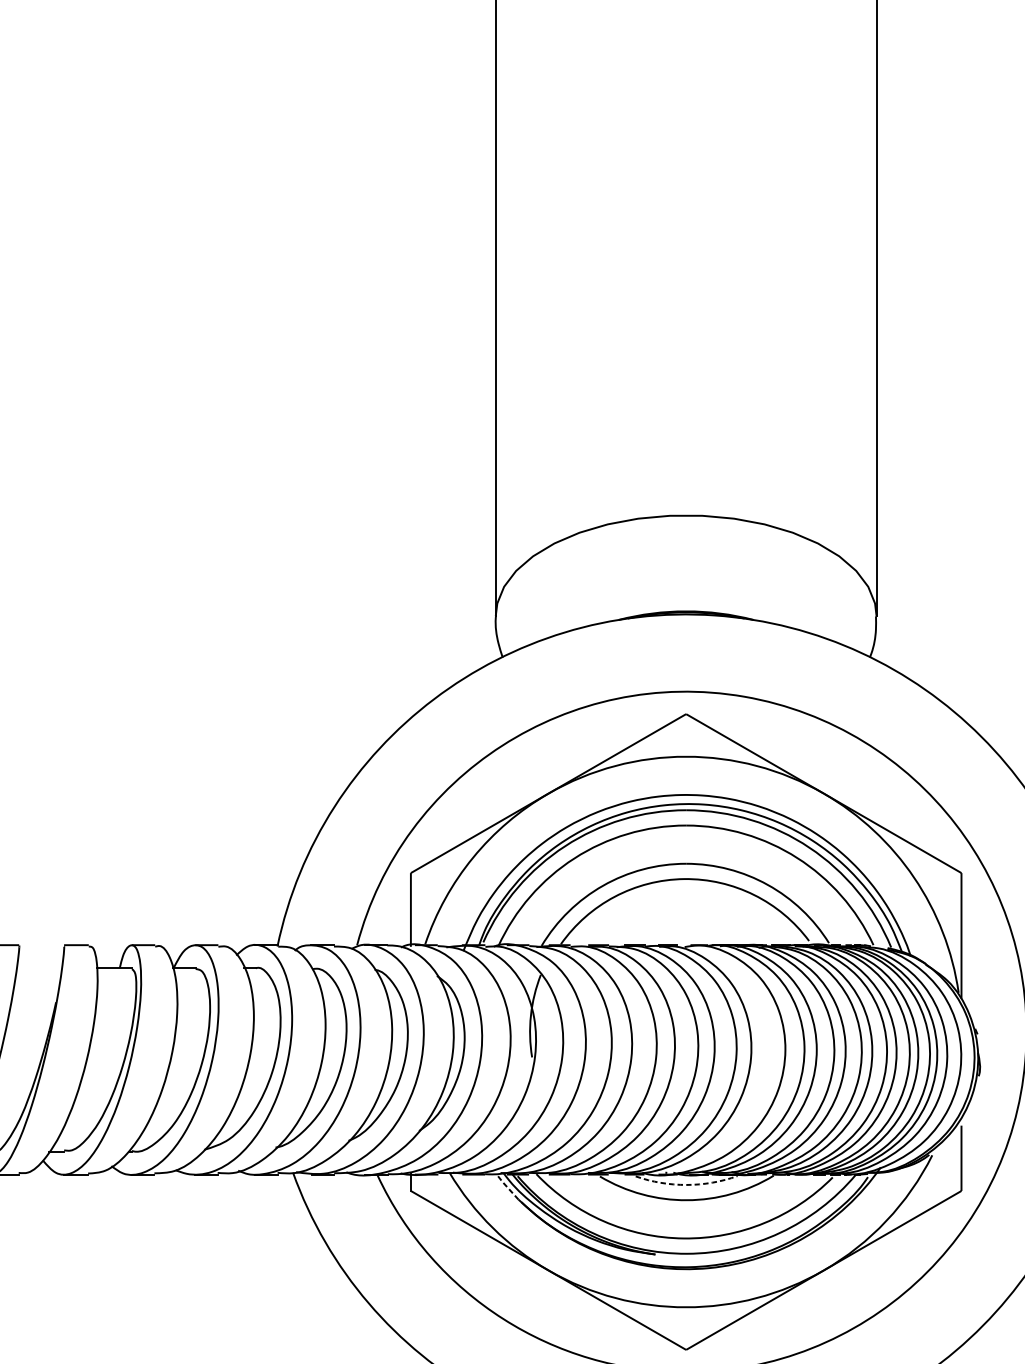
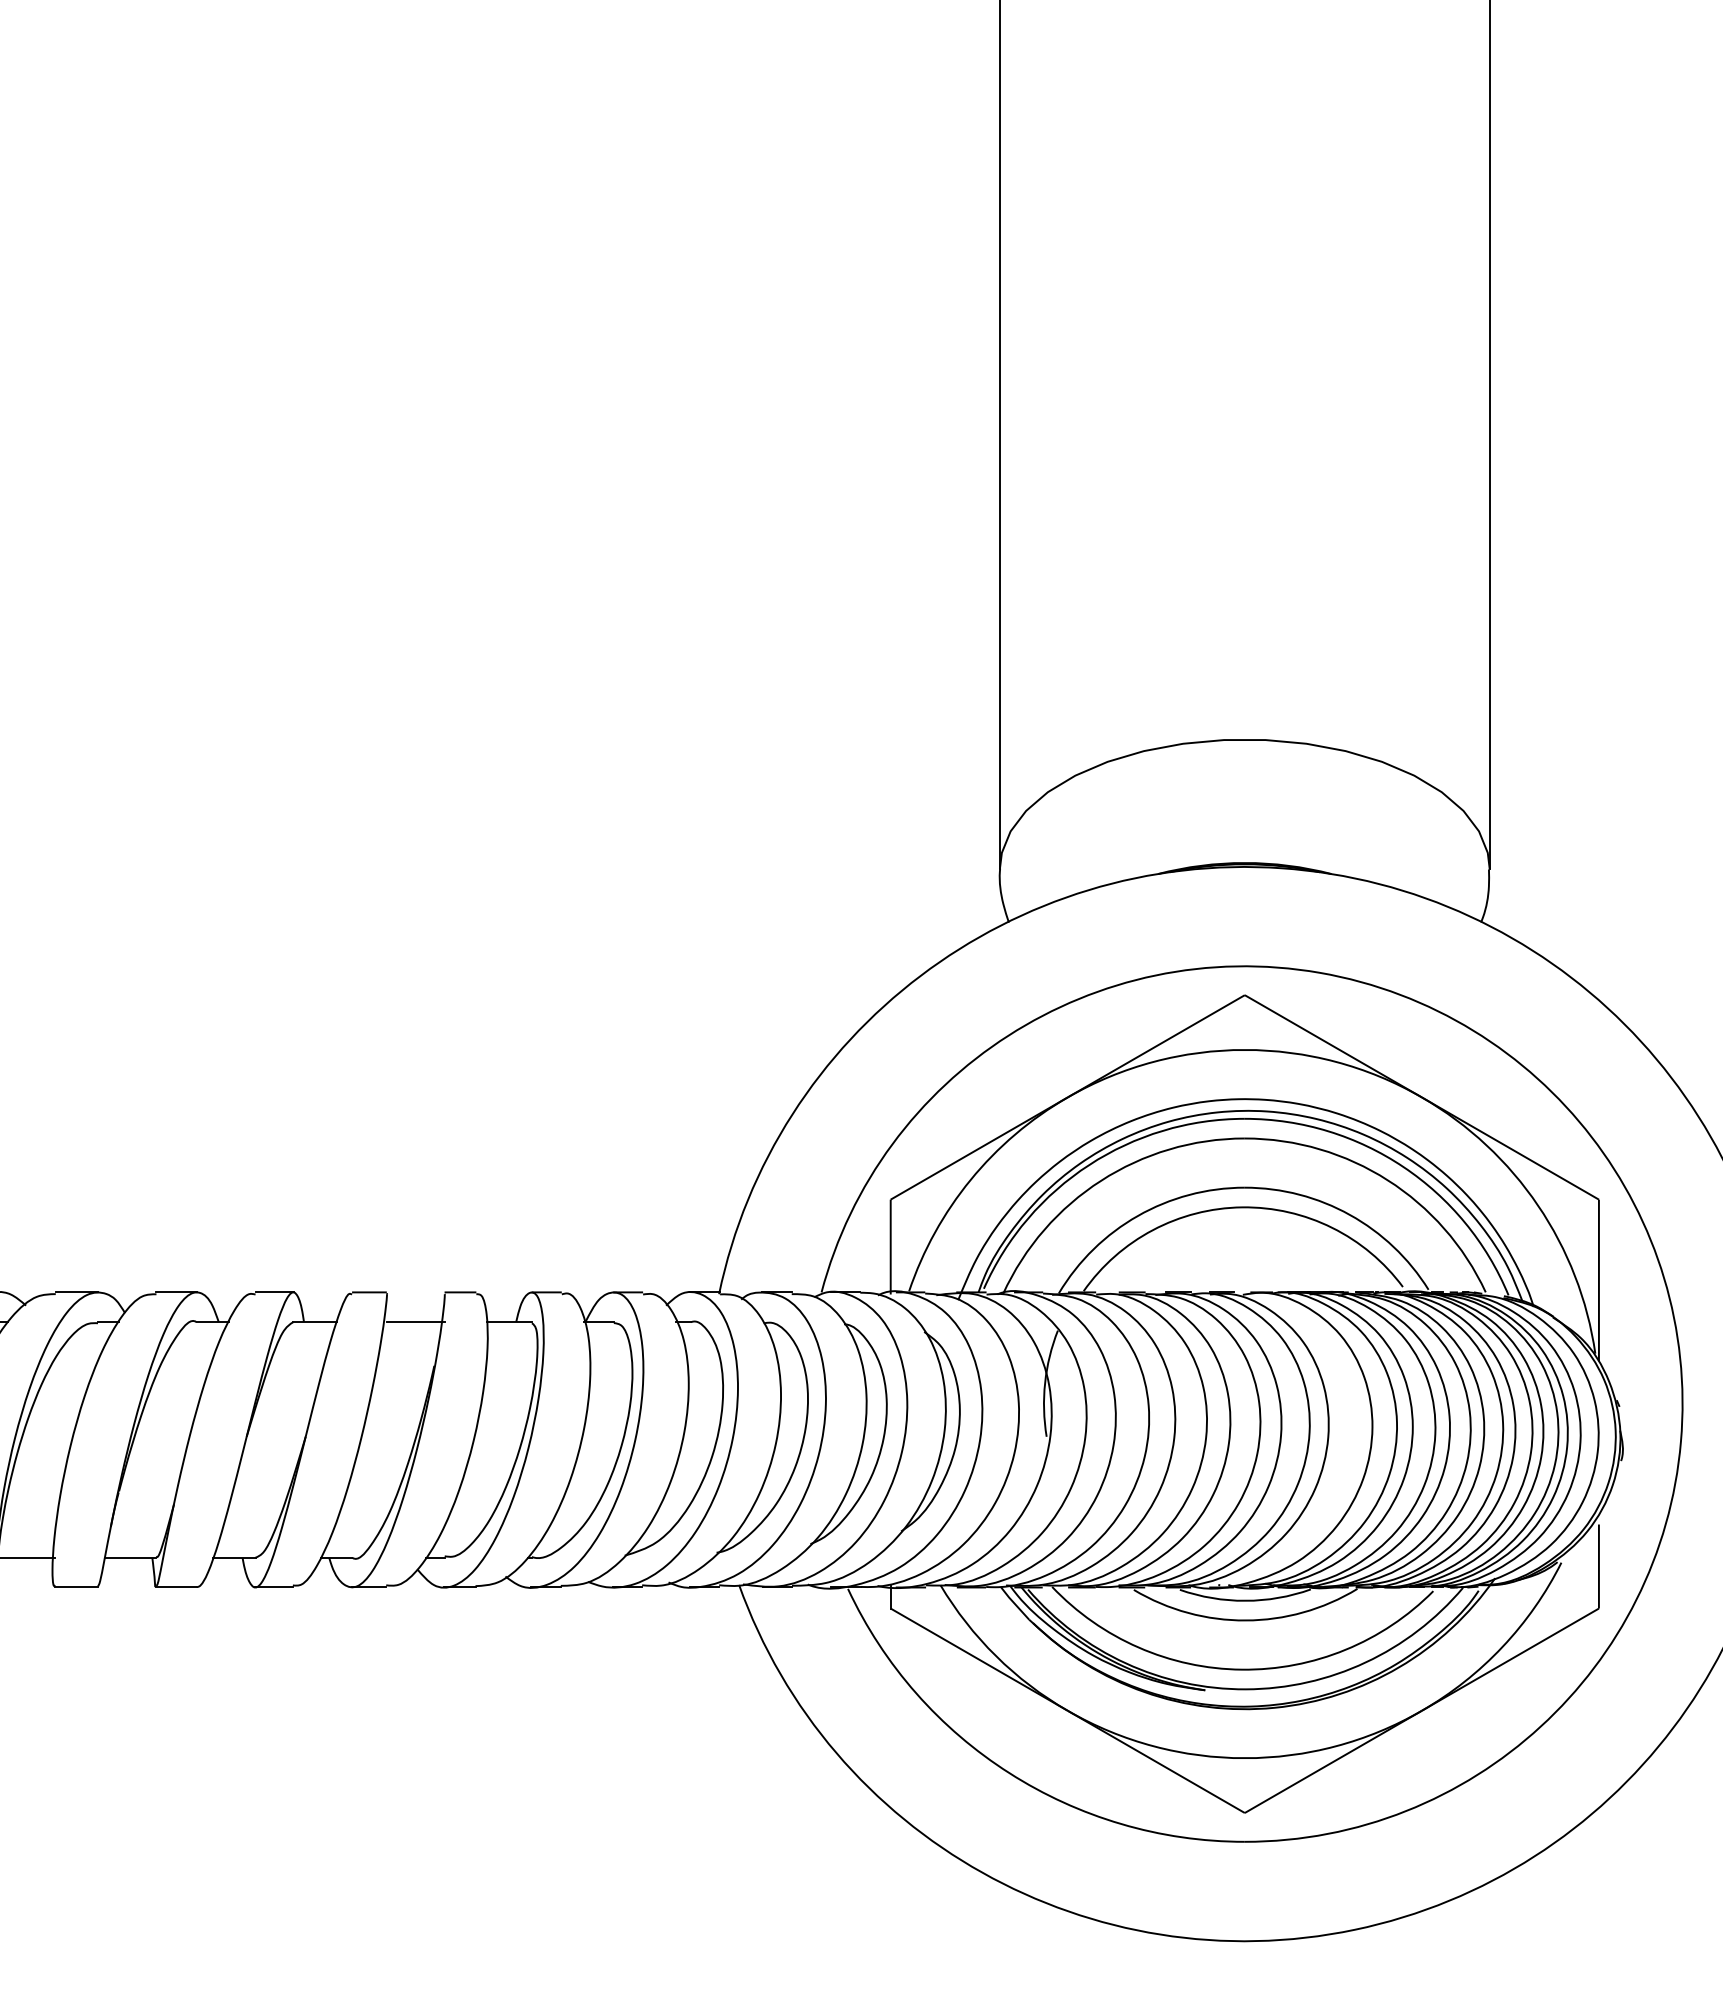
line: (41, 967) -> (415, 1321), added
arc: (686, 1184) -> (1245, 1600), dashed -> solid
line: (507, 1187) -> (1014, 1603), dashed -> solid

